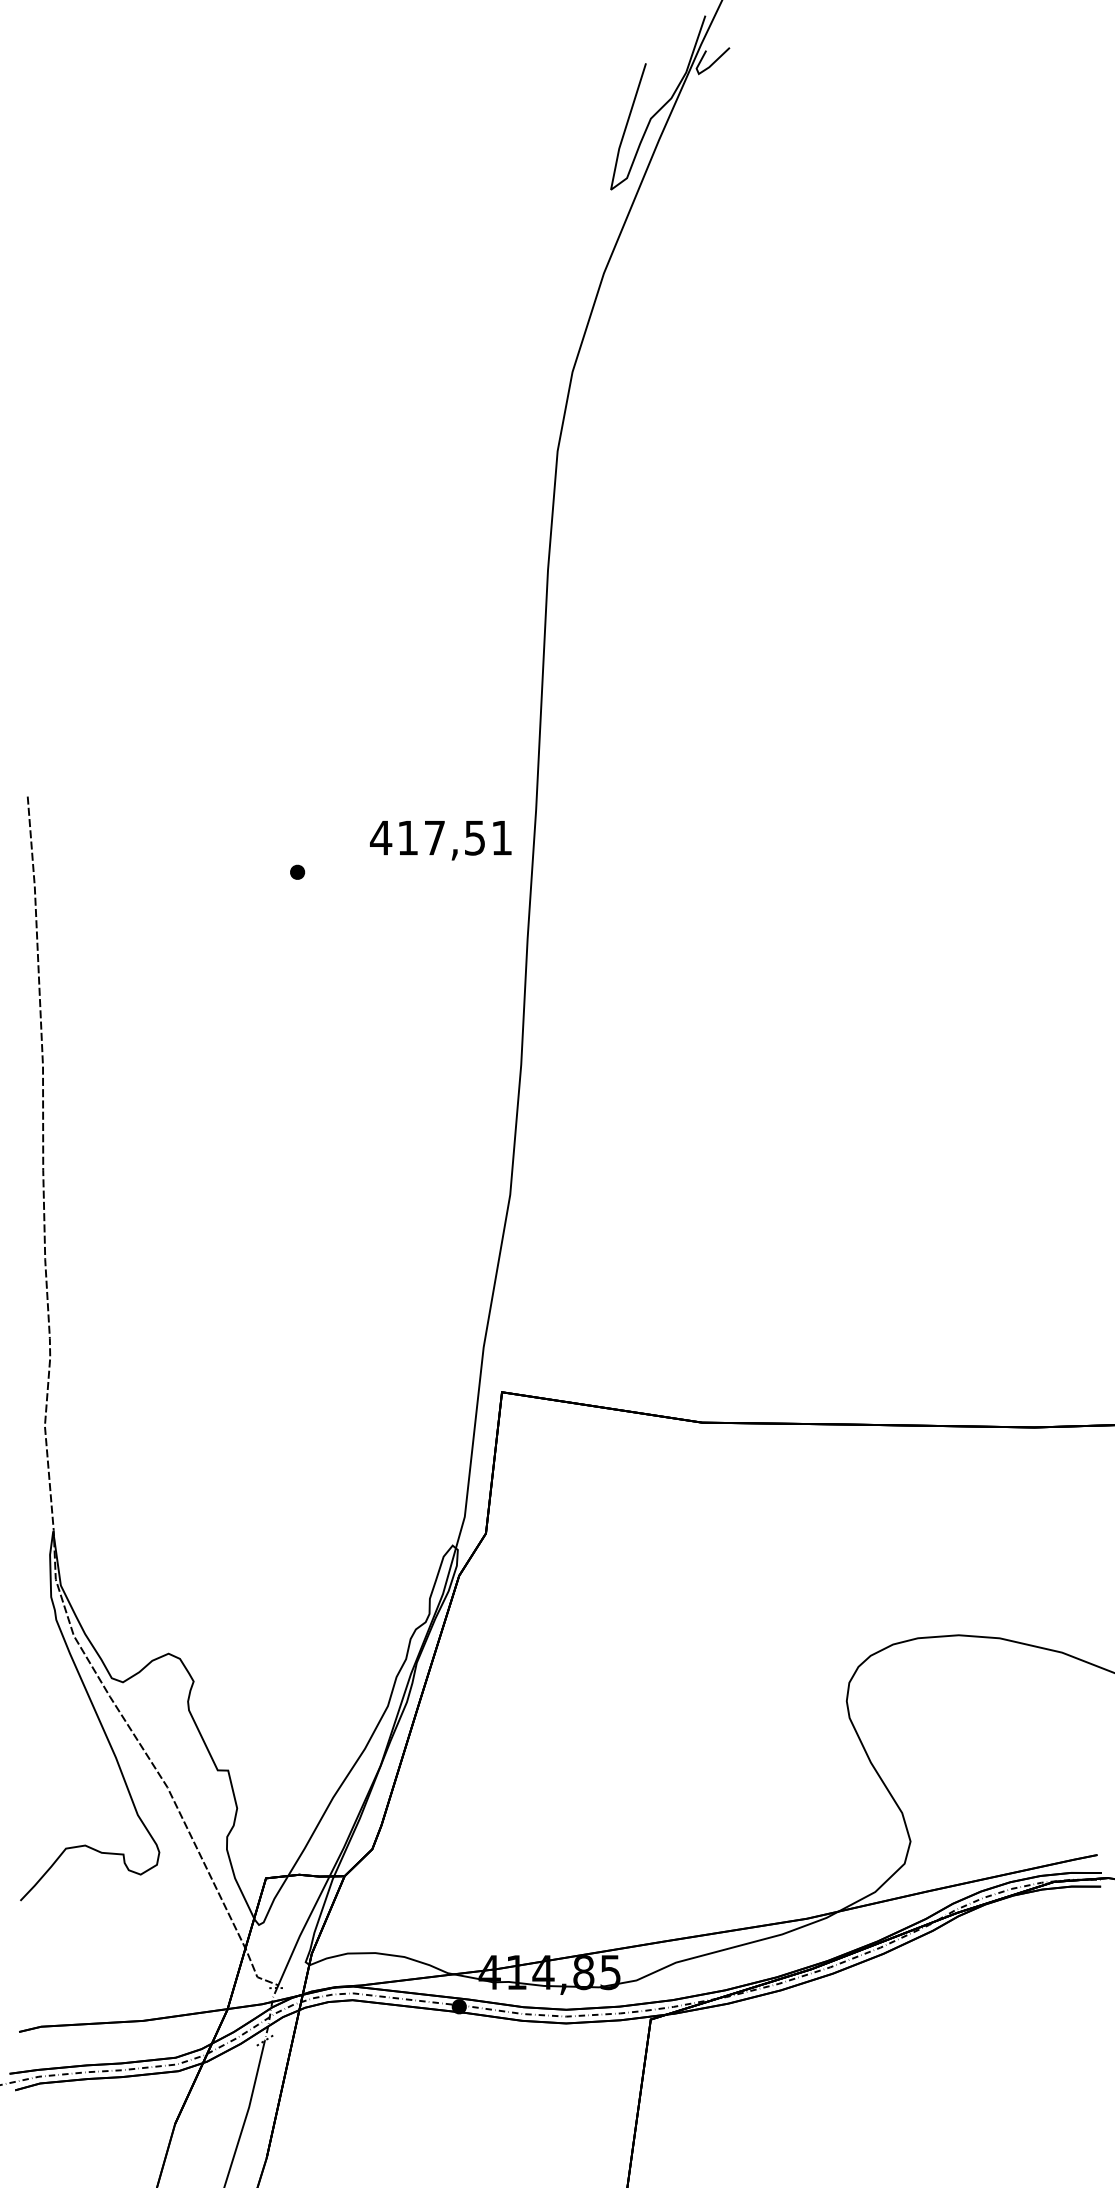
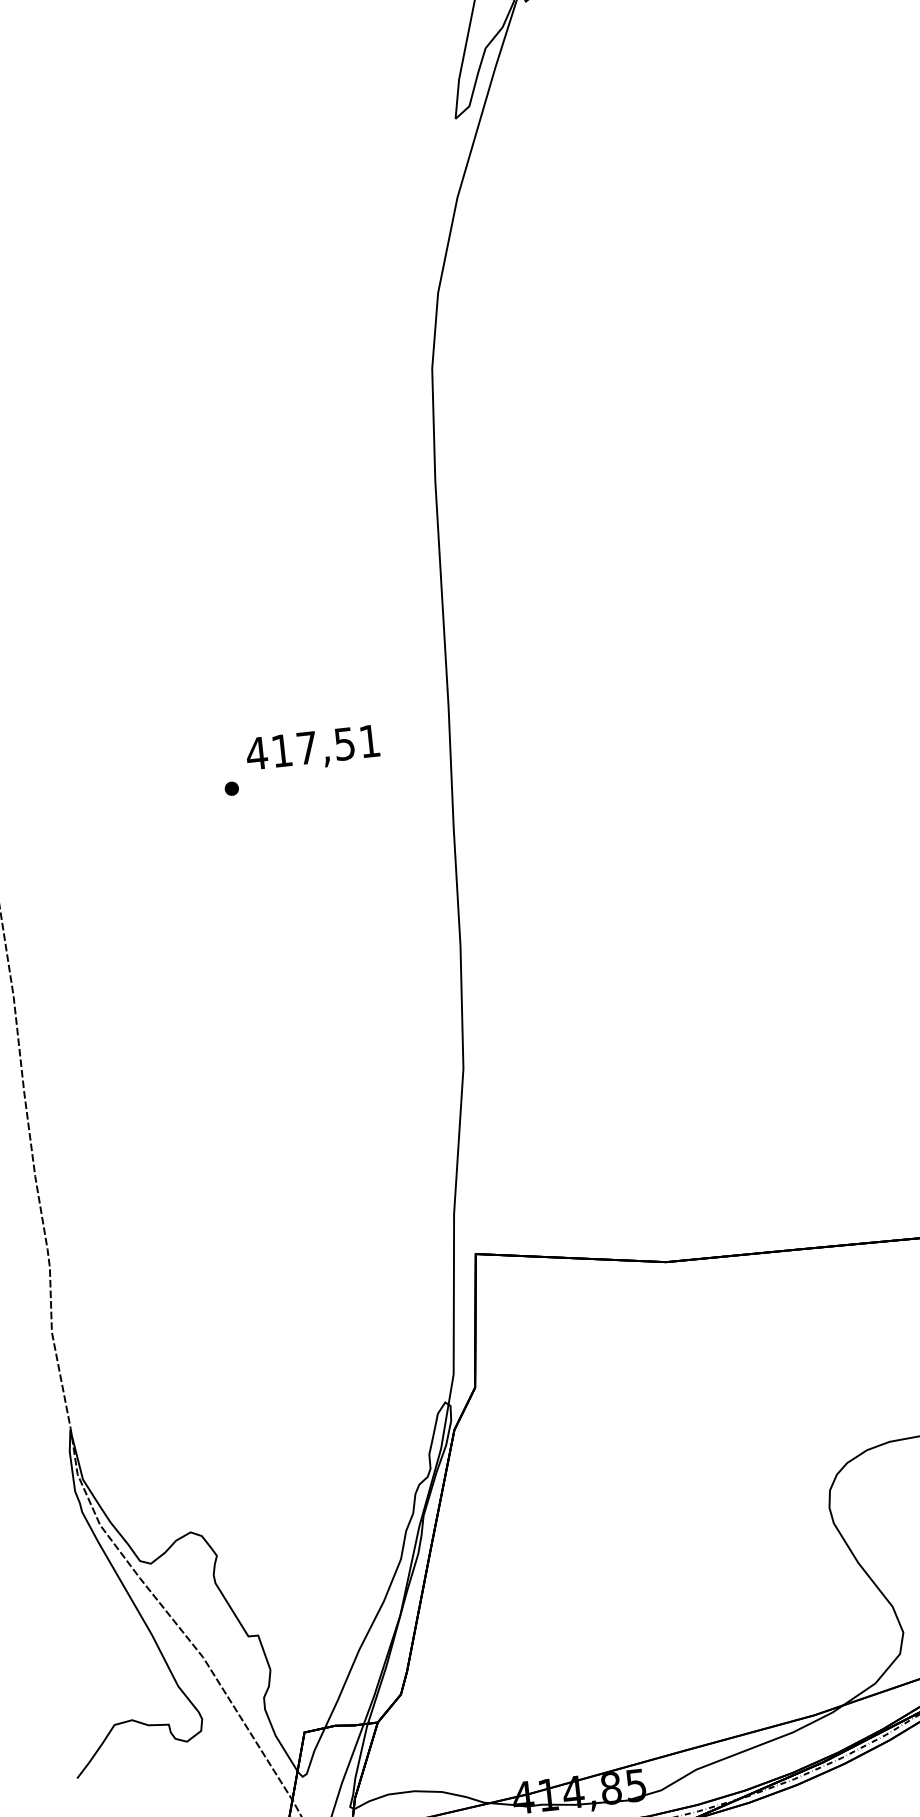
text: (440, 840) -> (312, 749), moved

